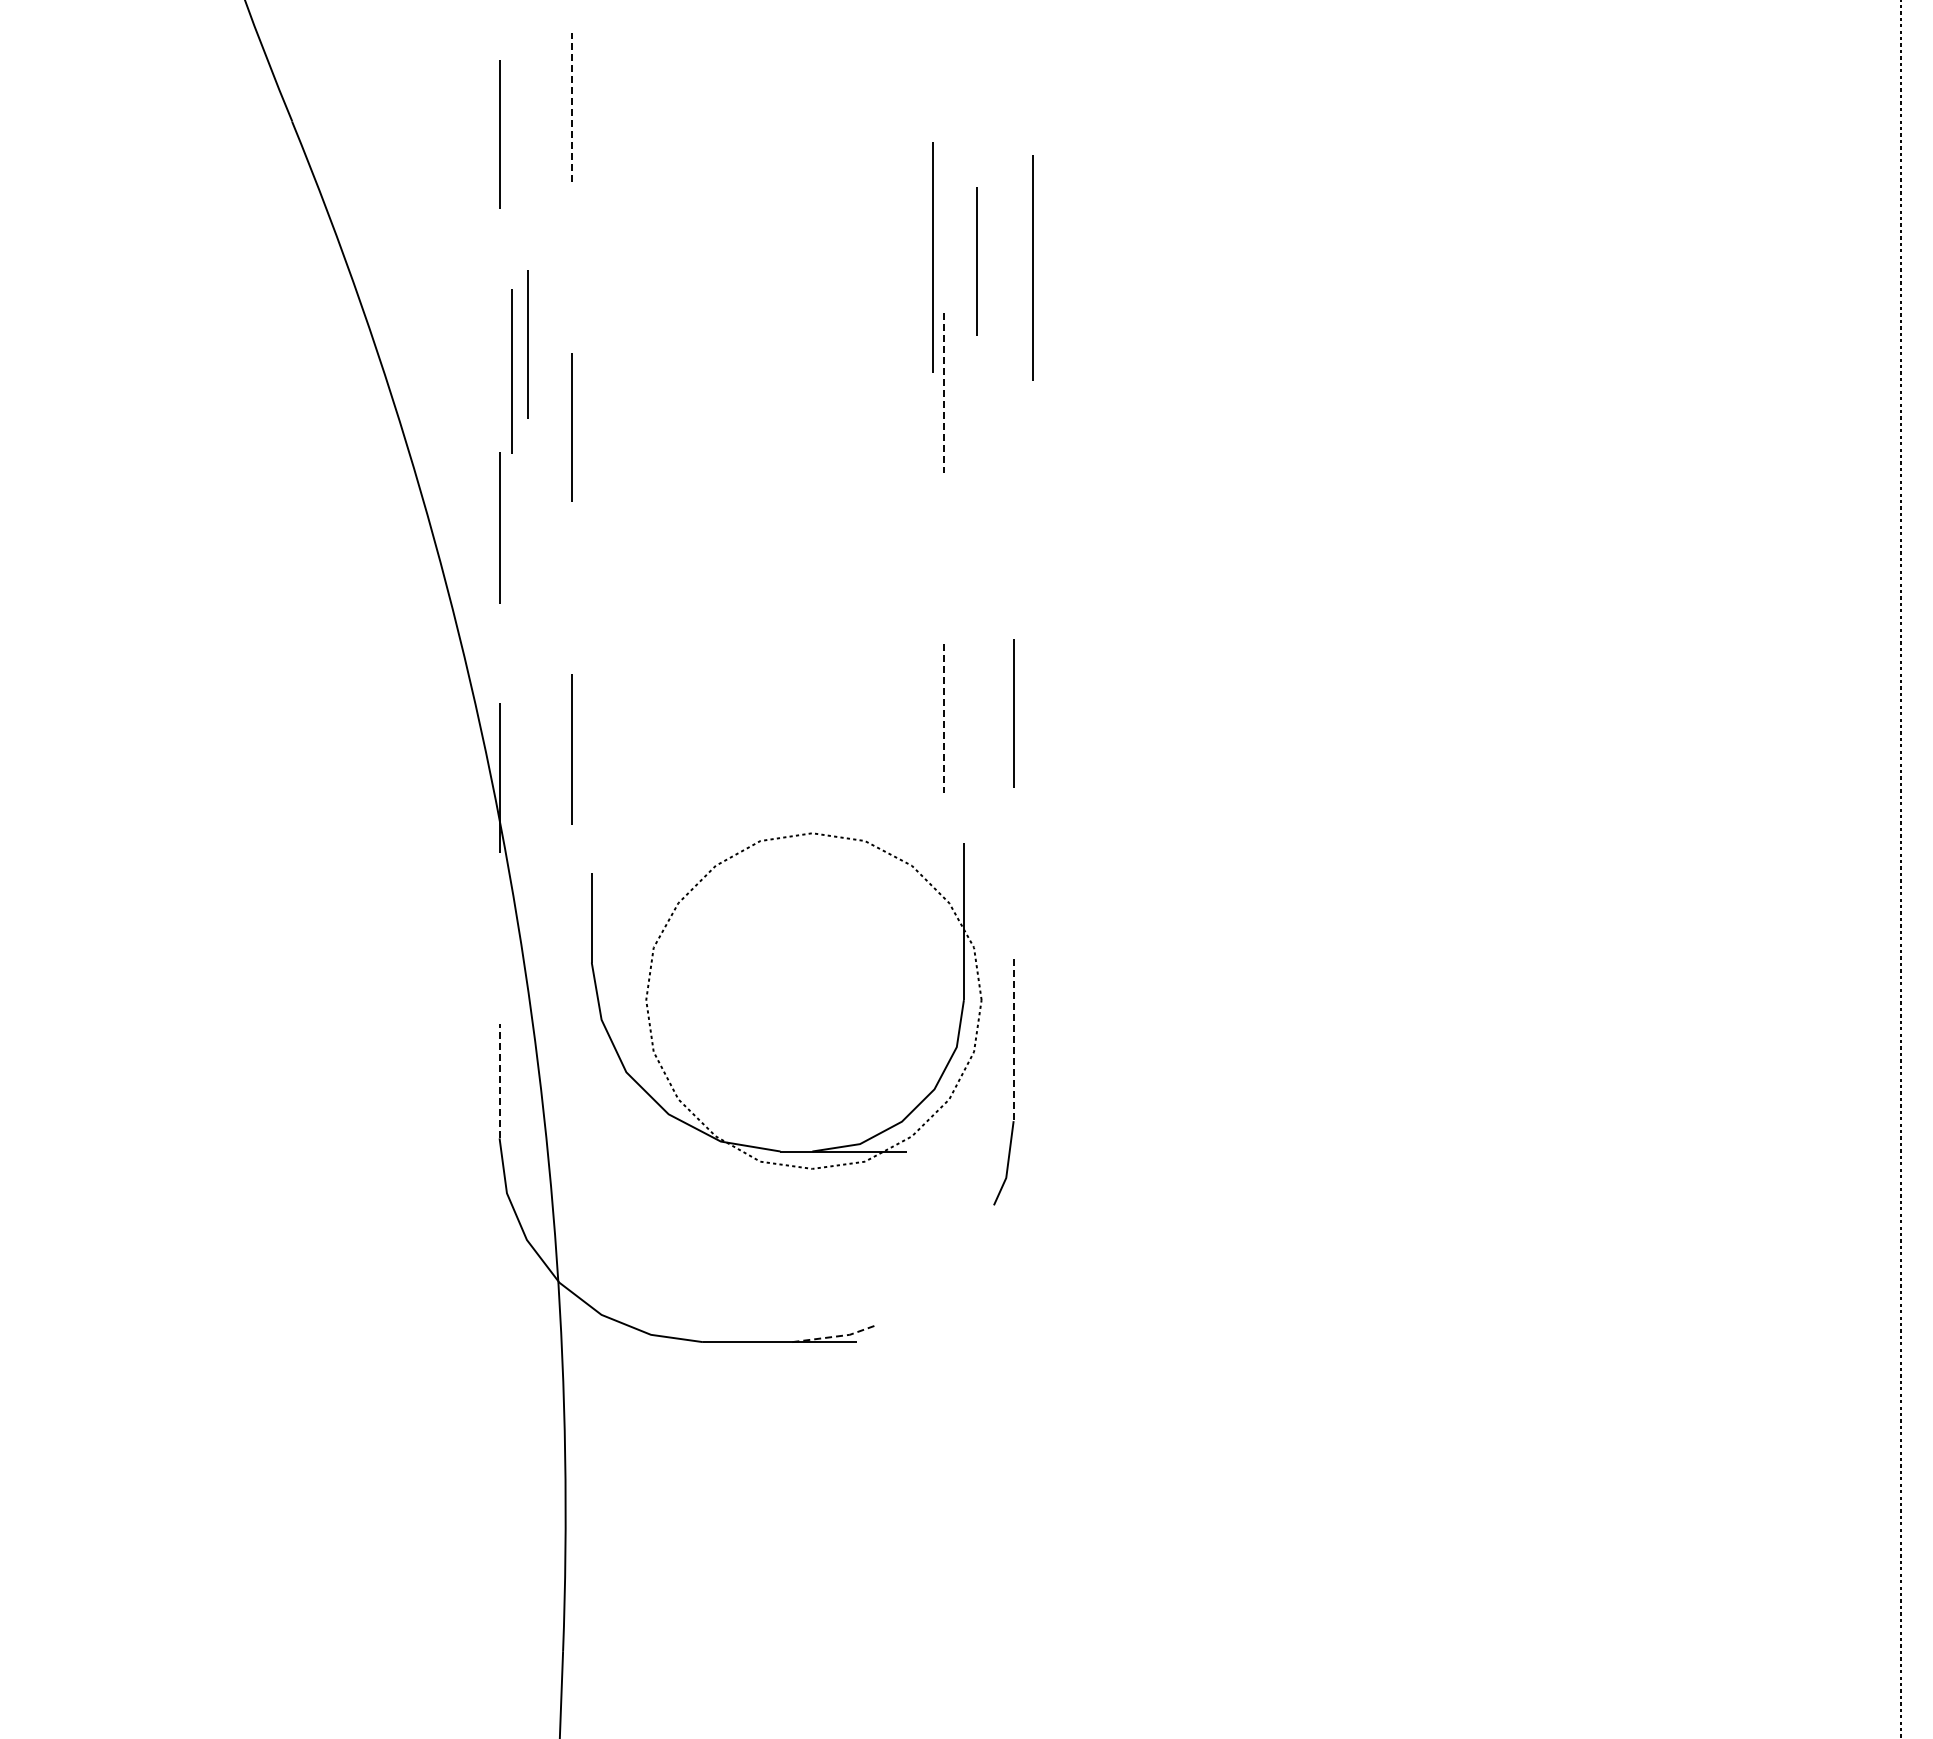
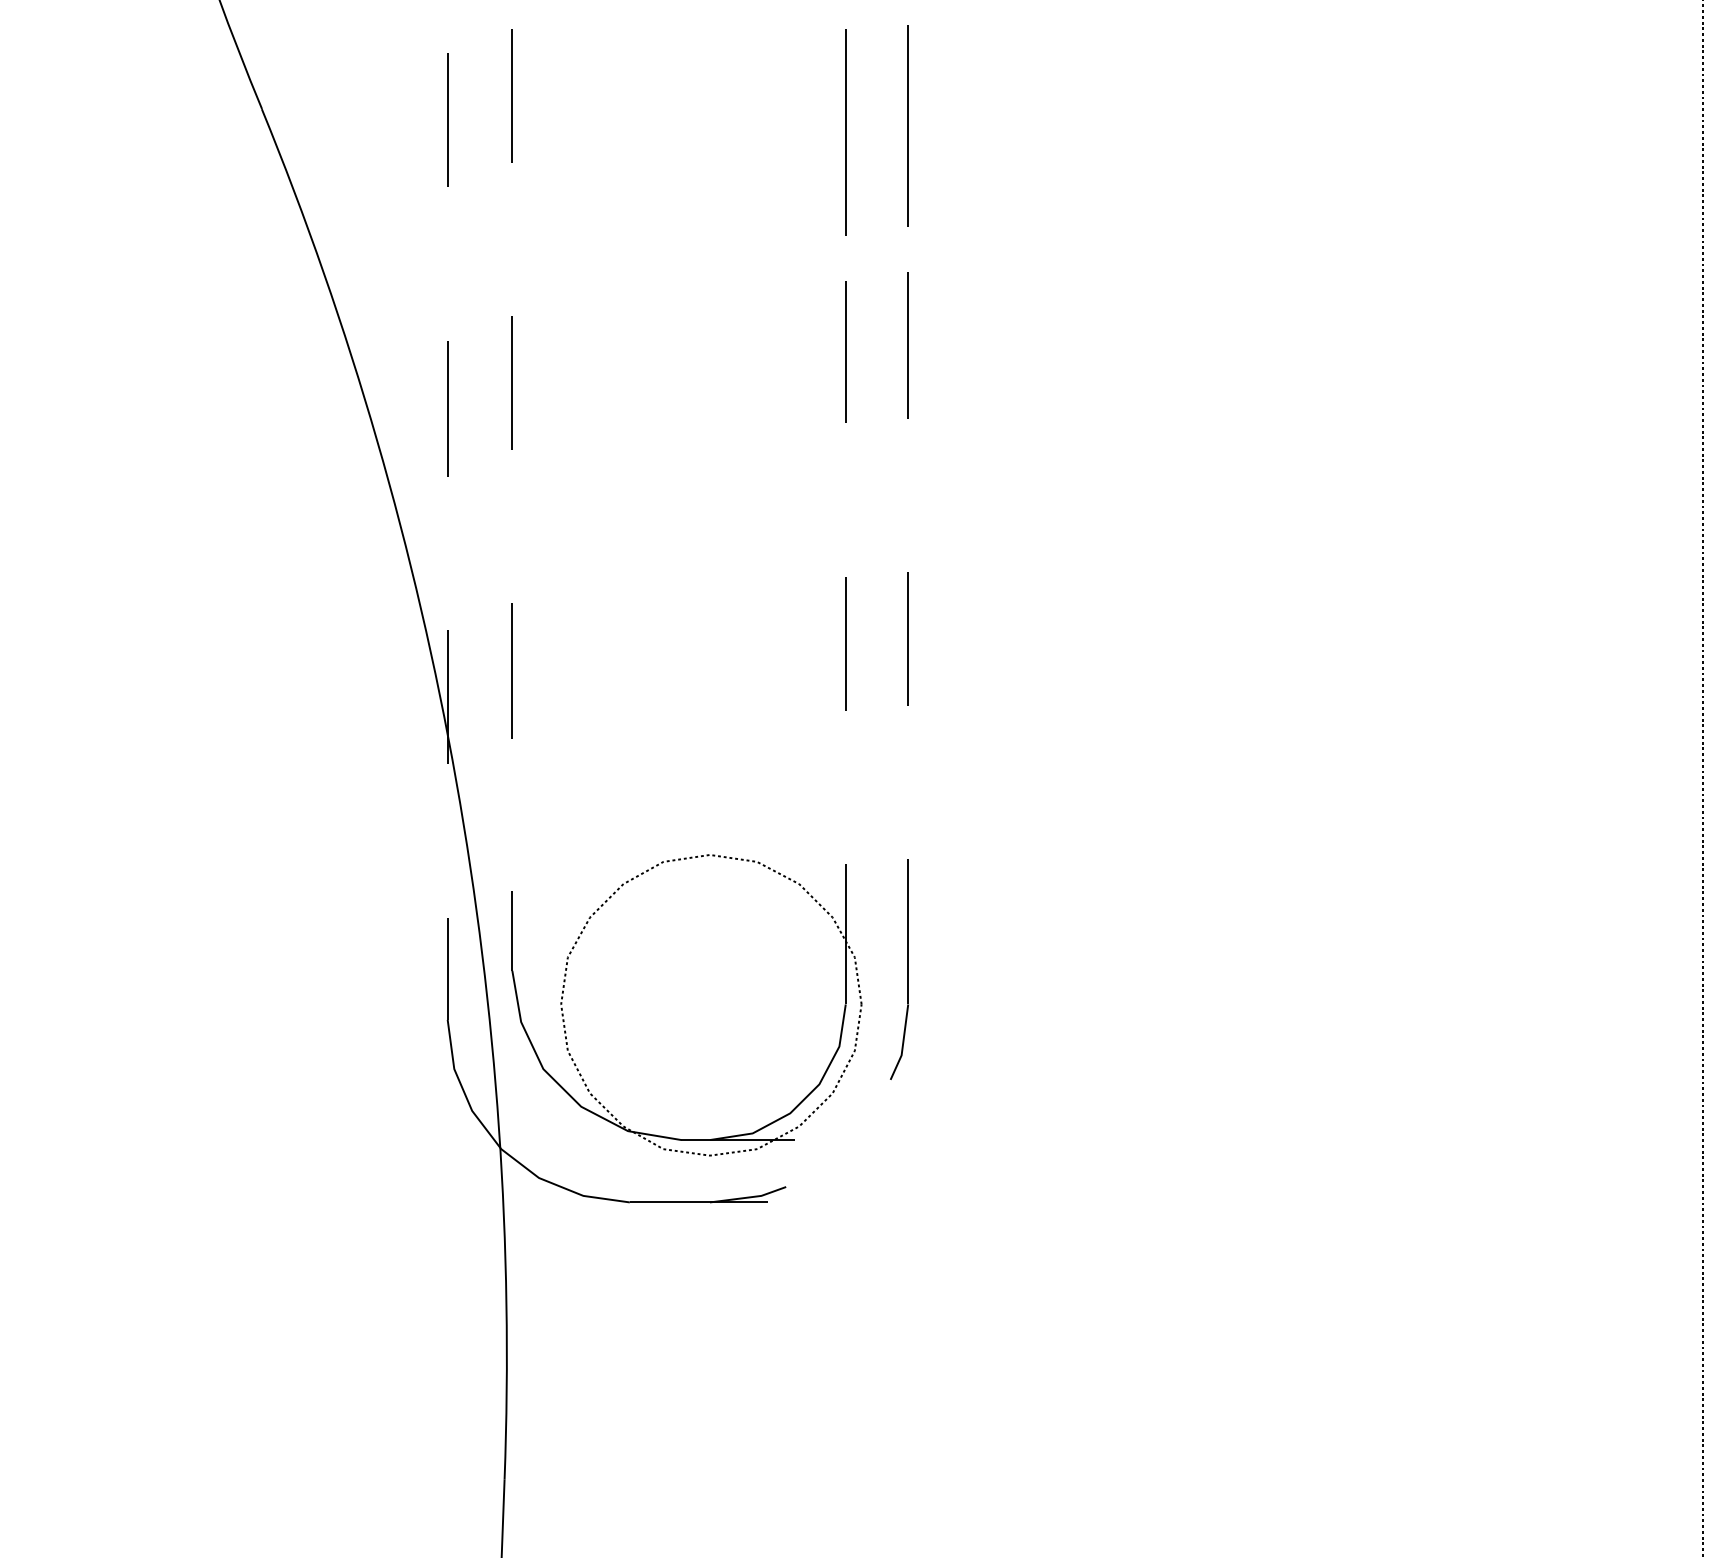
line: (571, 107) -> (512, 96), dashed -> solid
line: (932, 257) -> (845, 133), moved
line: (976, 261) -> (874, 234), removed
line: (1032, 267) -> (908, 125), moved
line: (527, 344) -> (472, 308), removed
line: (511, 371) -> (908, 345), moved
line: (943, 392) -> (845, 351), dashed -> solid
line: (499, 527) -> (447, 408), moved
line: (943, 719) -> (845, 644), dashed -> solid
part: (650, 979) -> (564, 985), moved
line: (1013, 1040) -> (908, 932), dashed -> solid
line: (499, 1080) -> (447, 968), dashed -> solid
line: (836, 1336) -> (749, 1197), dashed -> solid

